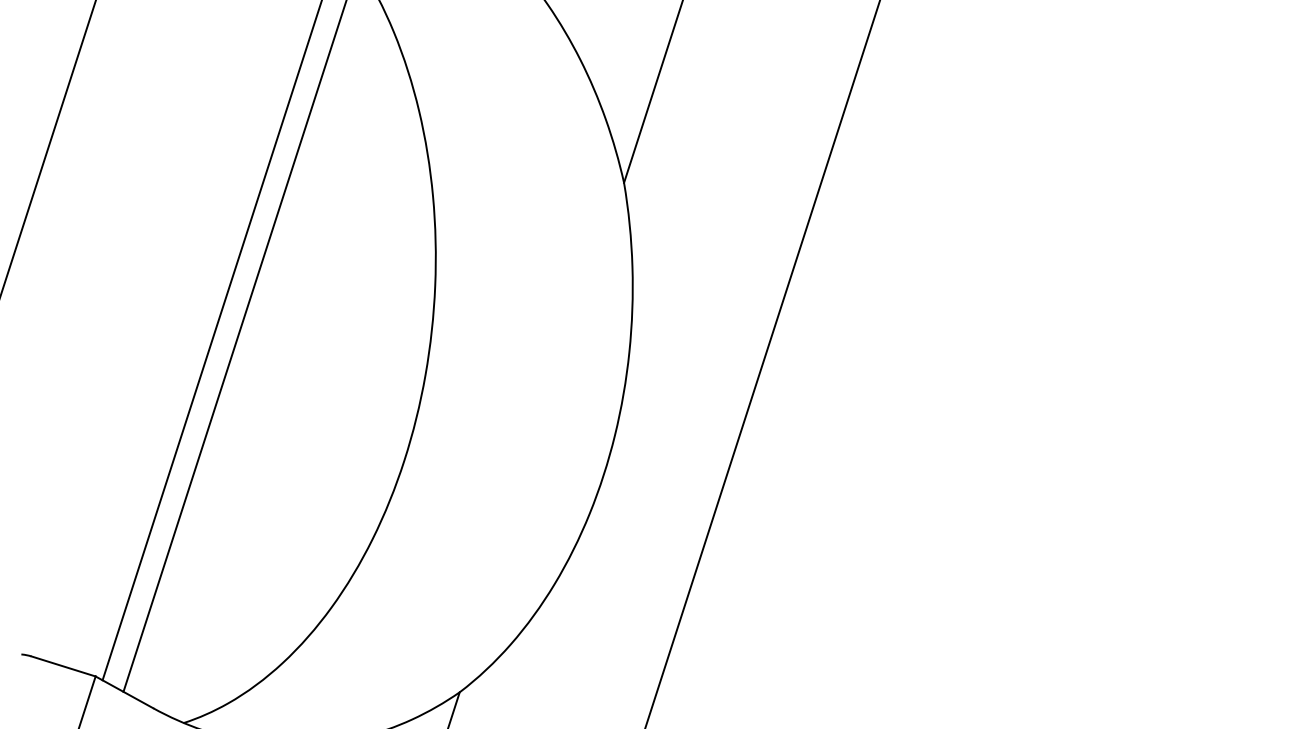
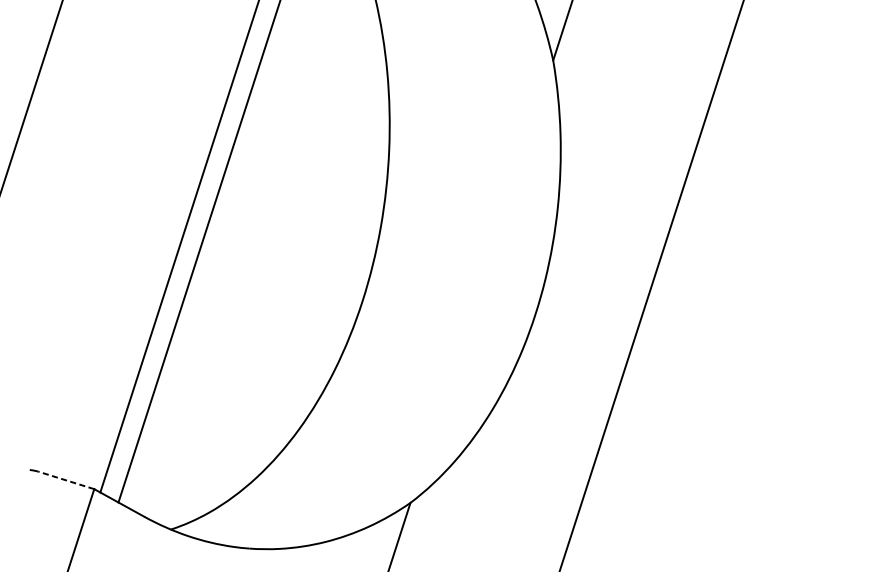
line: (63, 666) -> (66, 480), solid -> dashed

